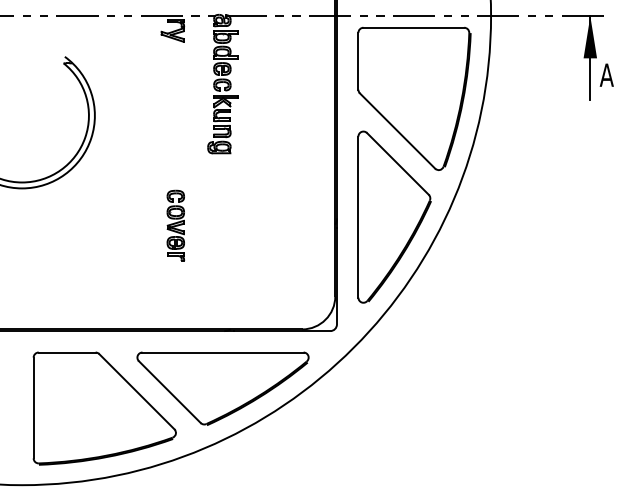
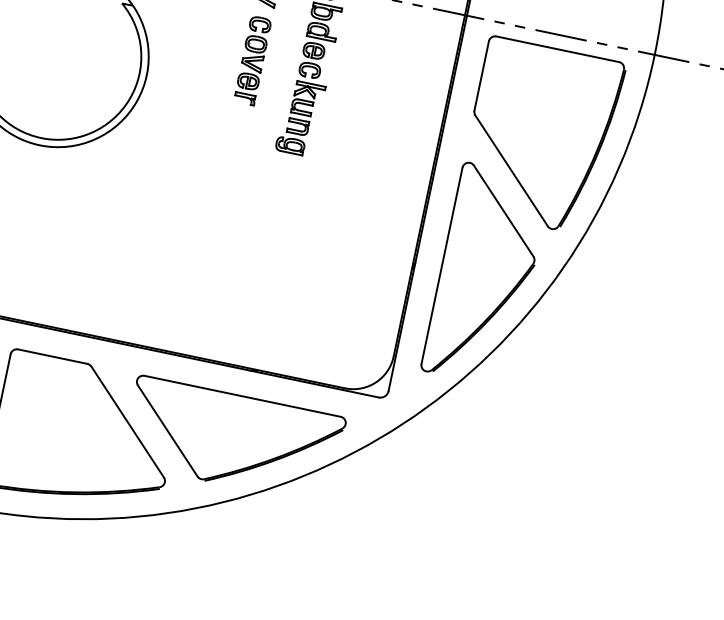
part: (175, 225) -> (252, 60), moved

